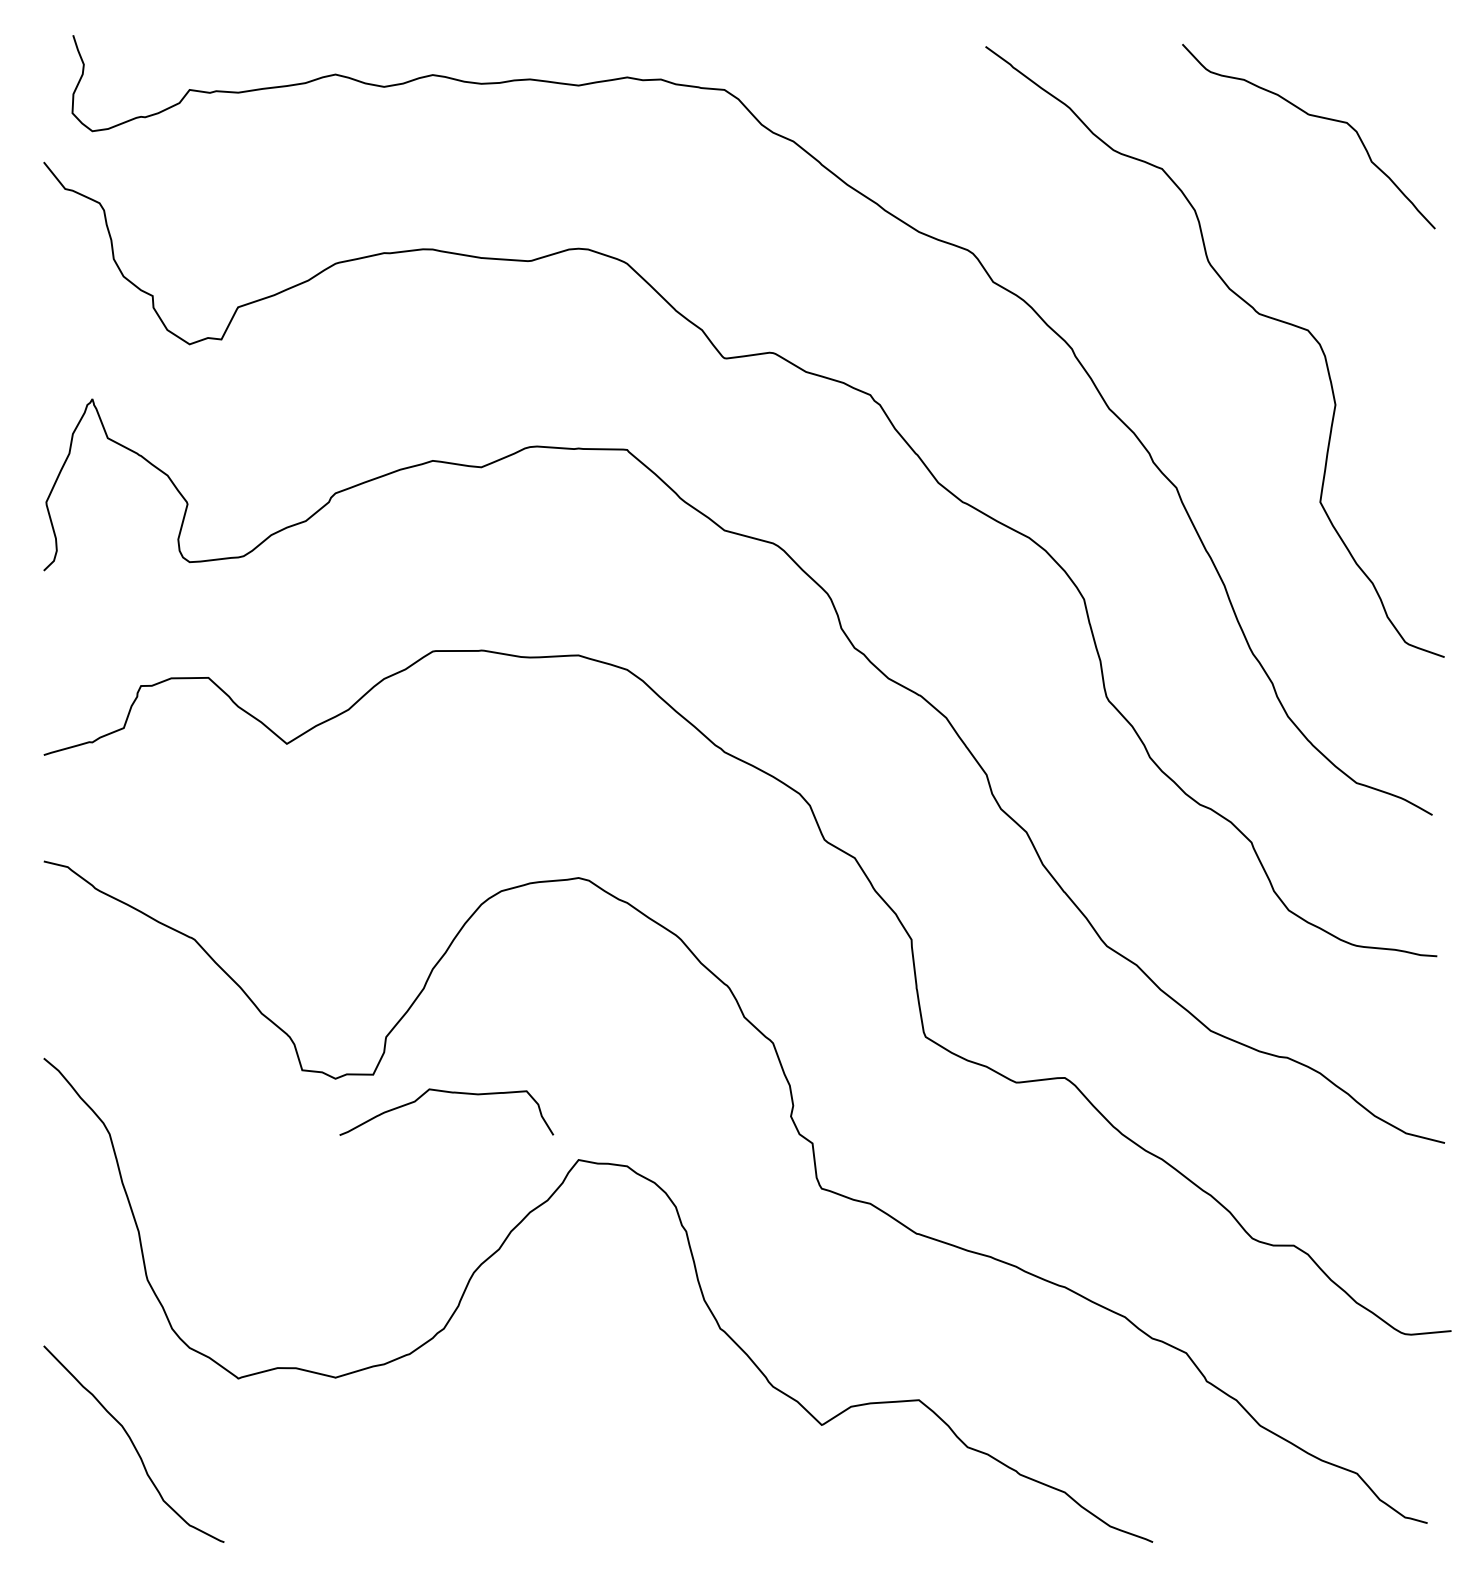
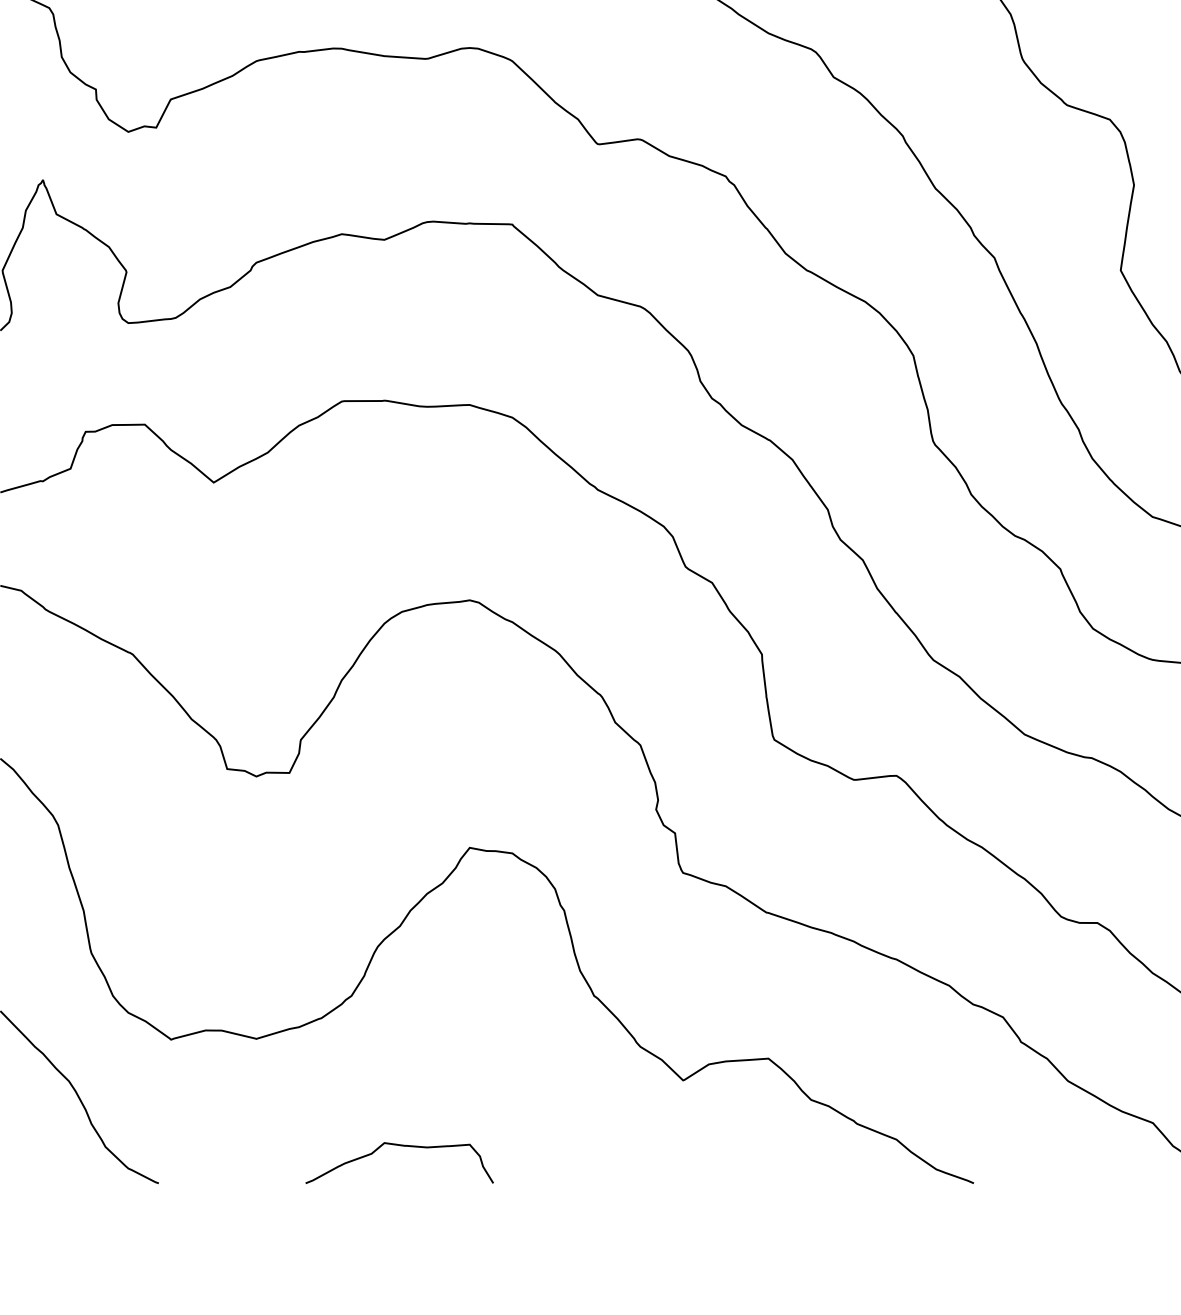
curve: (450, 1093) -> (402, 1146), moved

